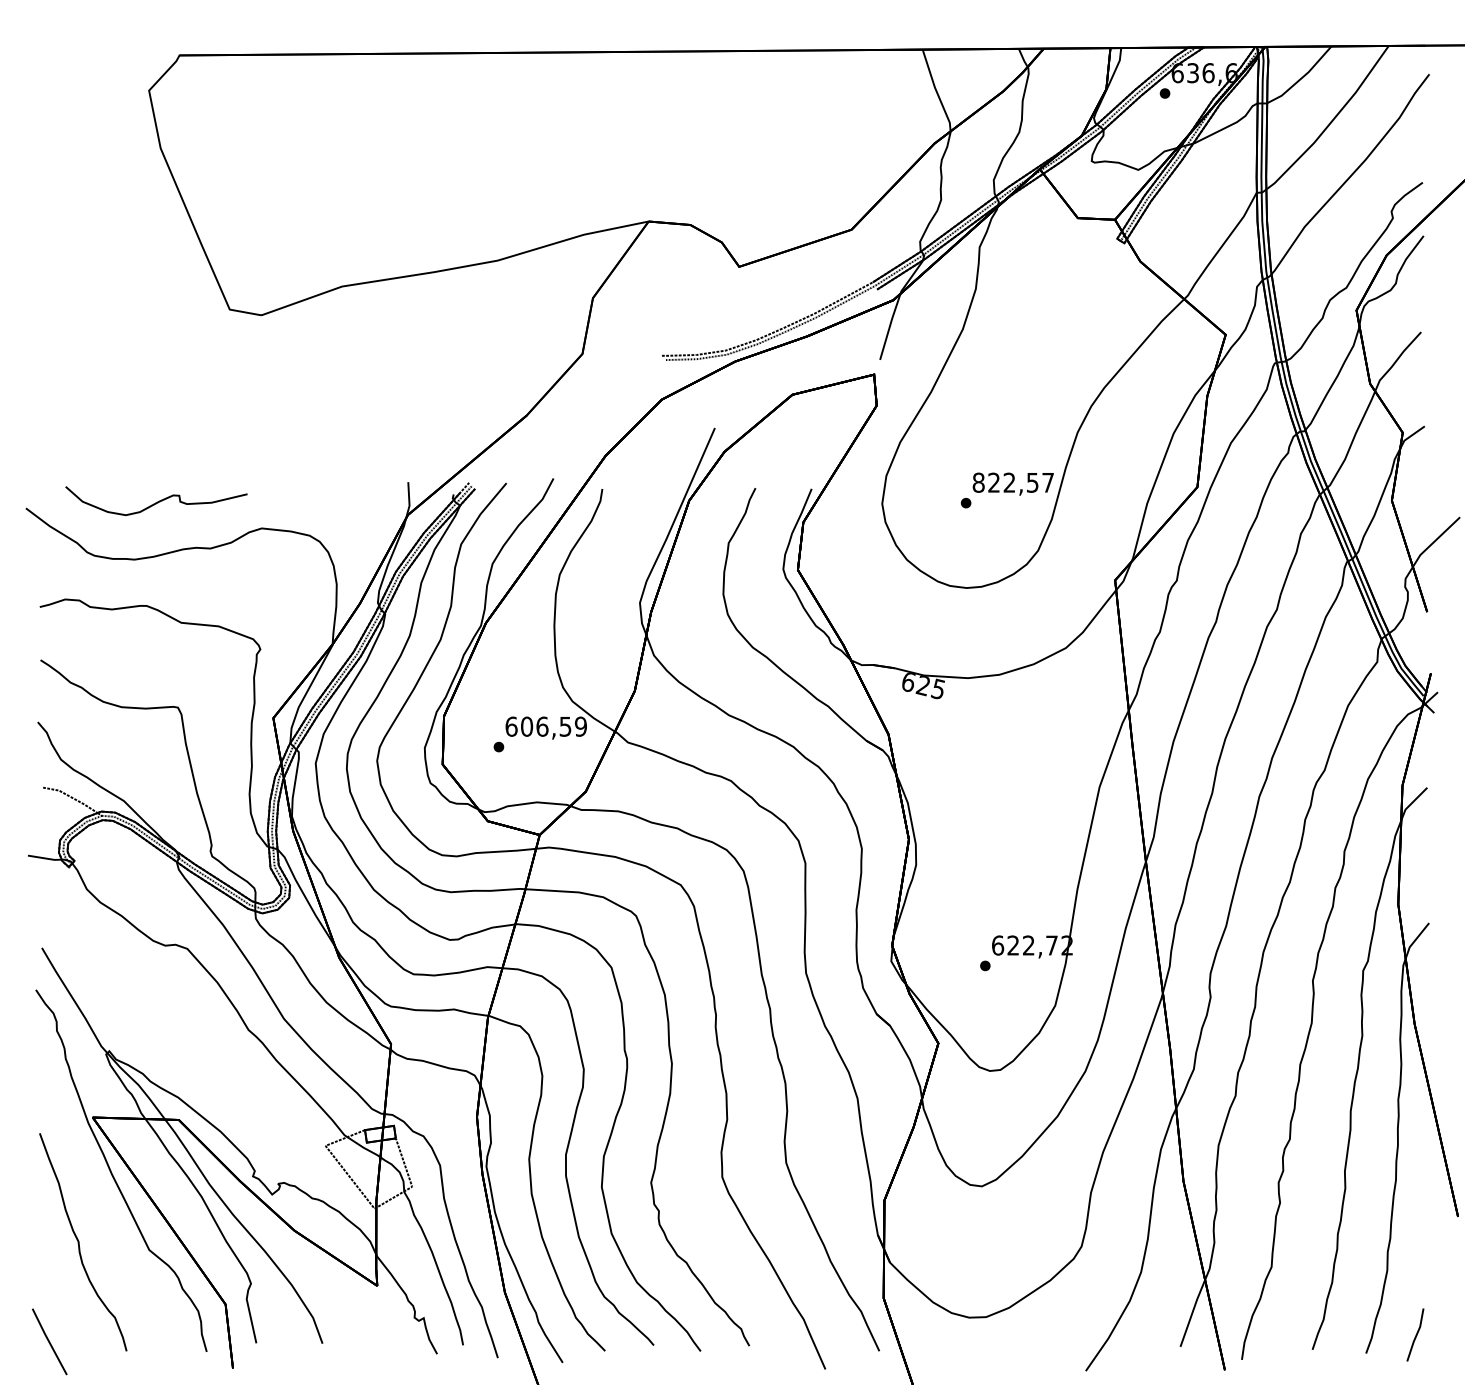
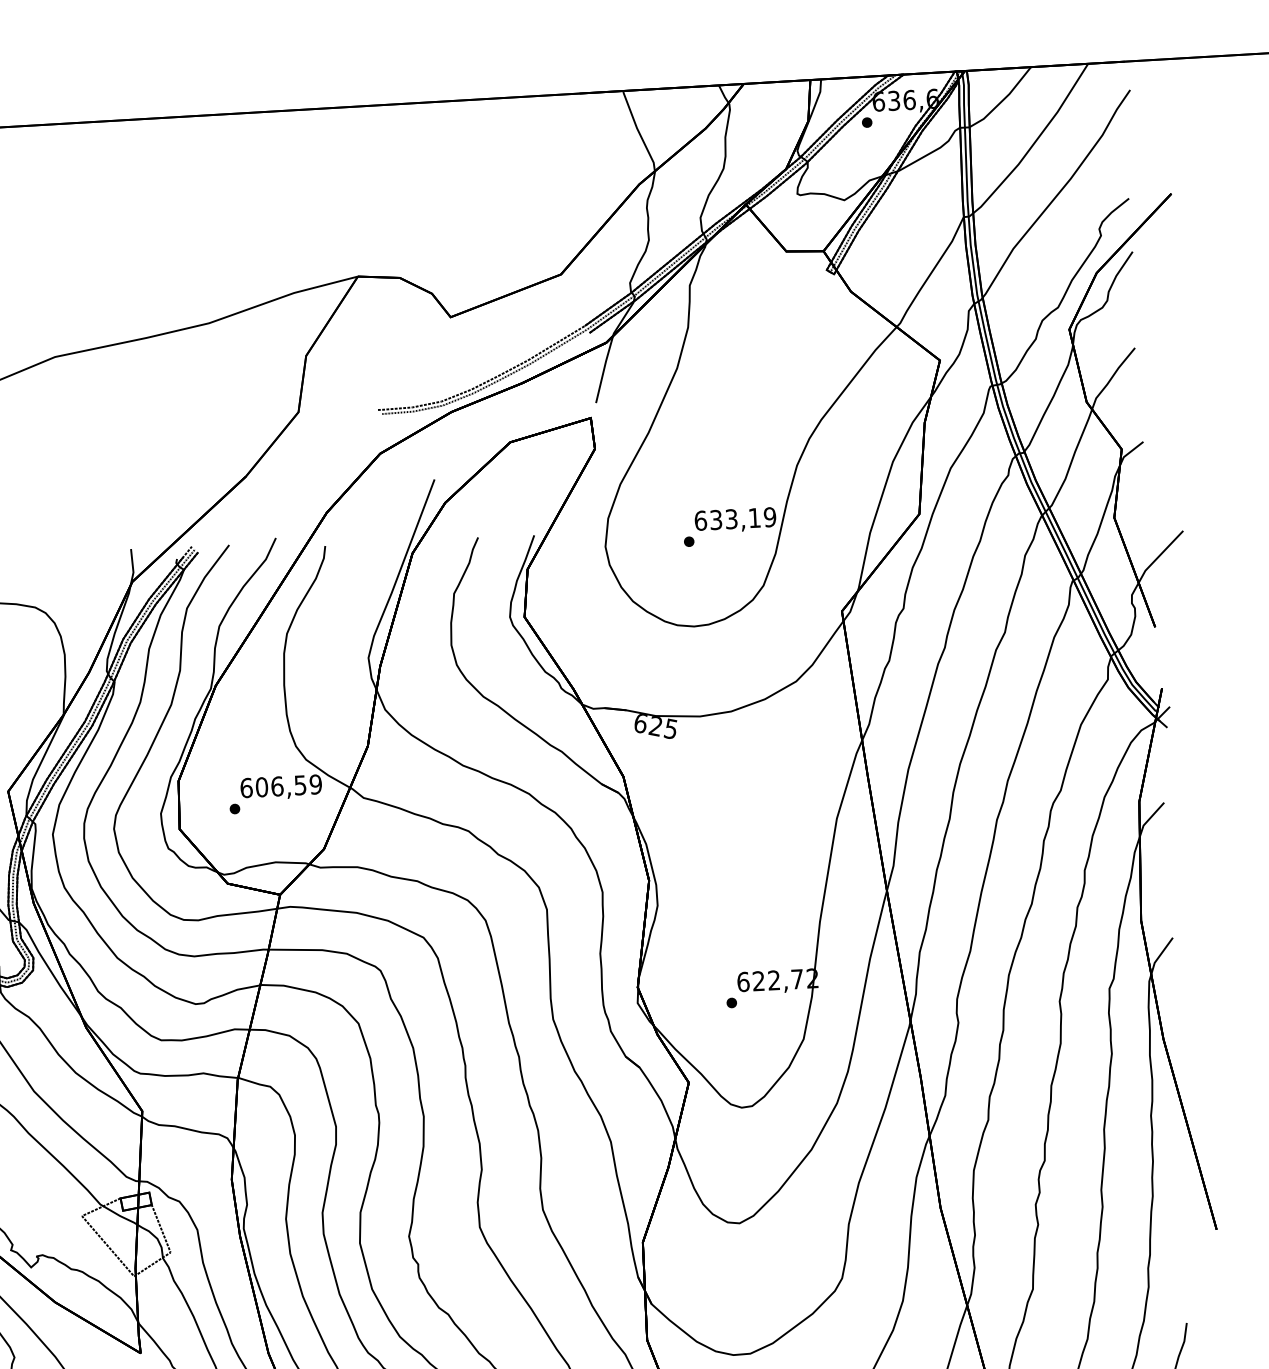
text: (1013, 482) -> (735, 518), 822,57 -> 633,19

